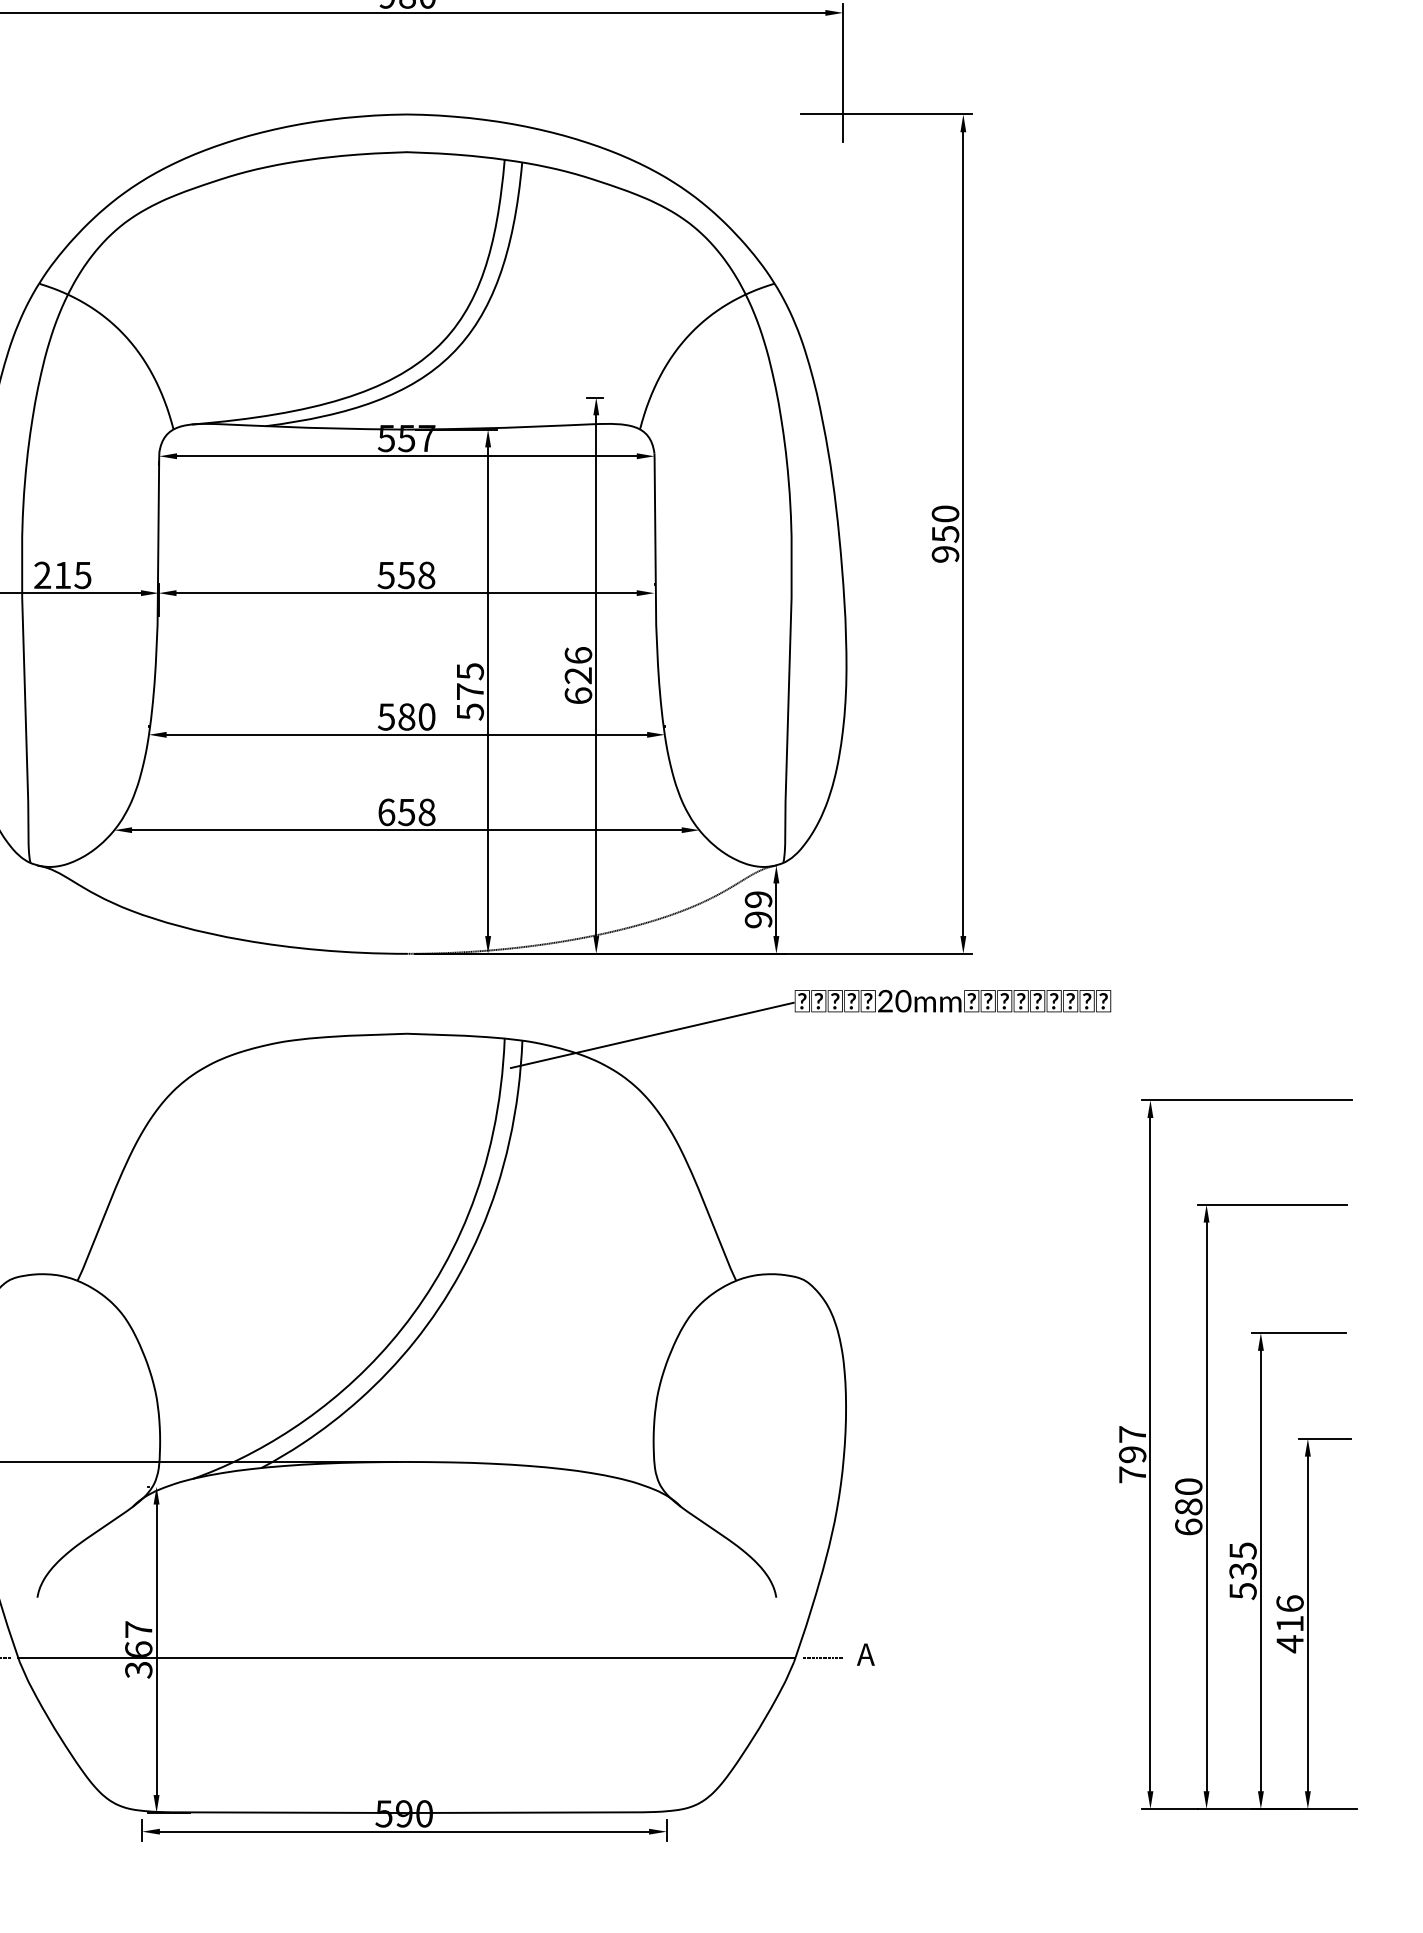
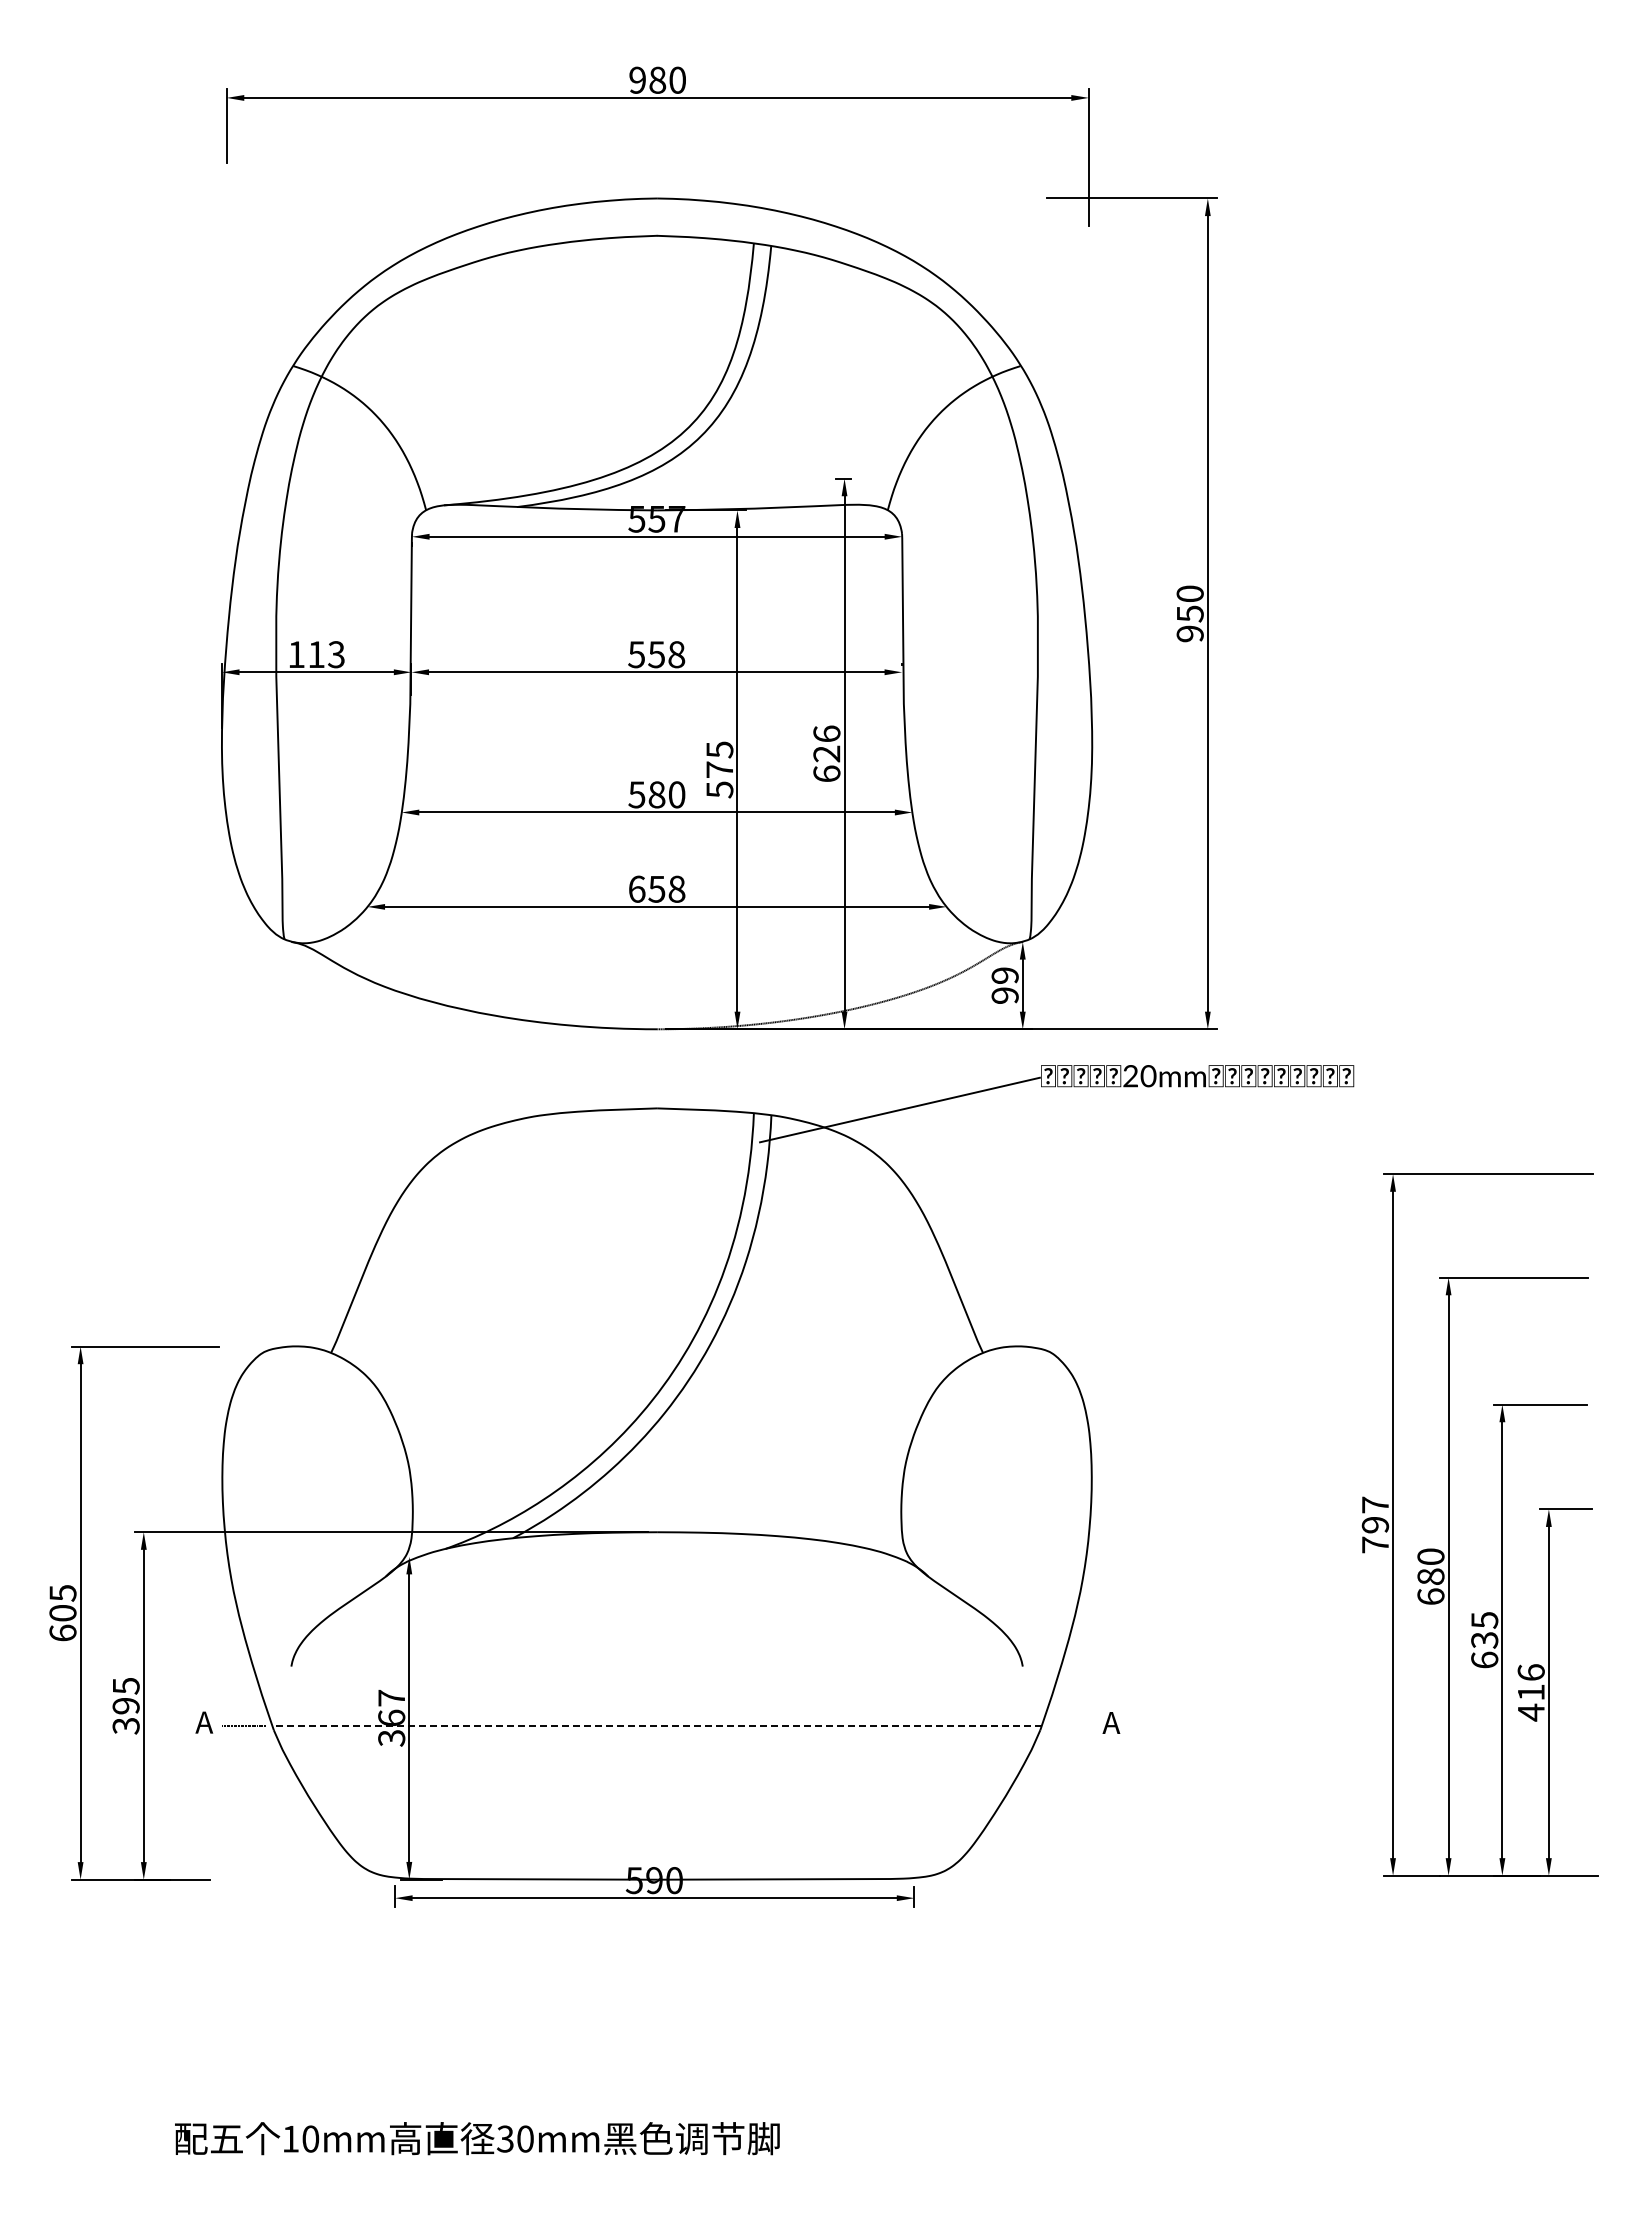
text: (62, 575) -> (316, 654), 215 -> 113
text: (1242, 1590) -> (1484, 1659), 535 -> 635
line: (407, 1658) -> (657, 1726), solid -> dashed
line: (823, 1658) -> (1069, 1726), removed

